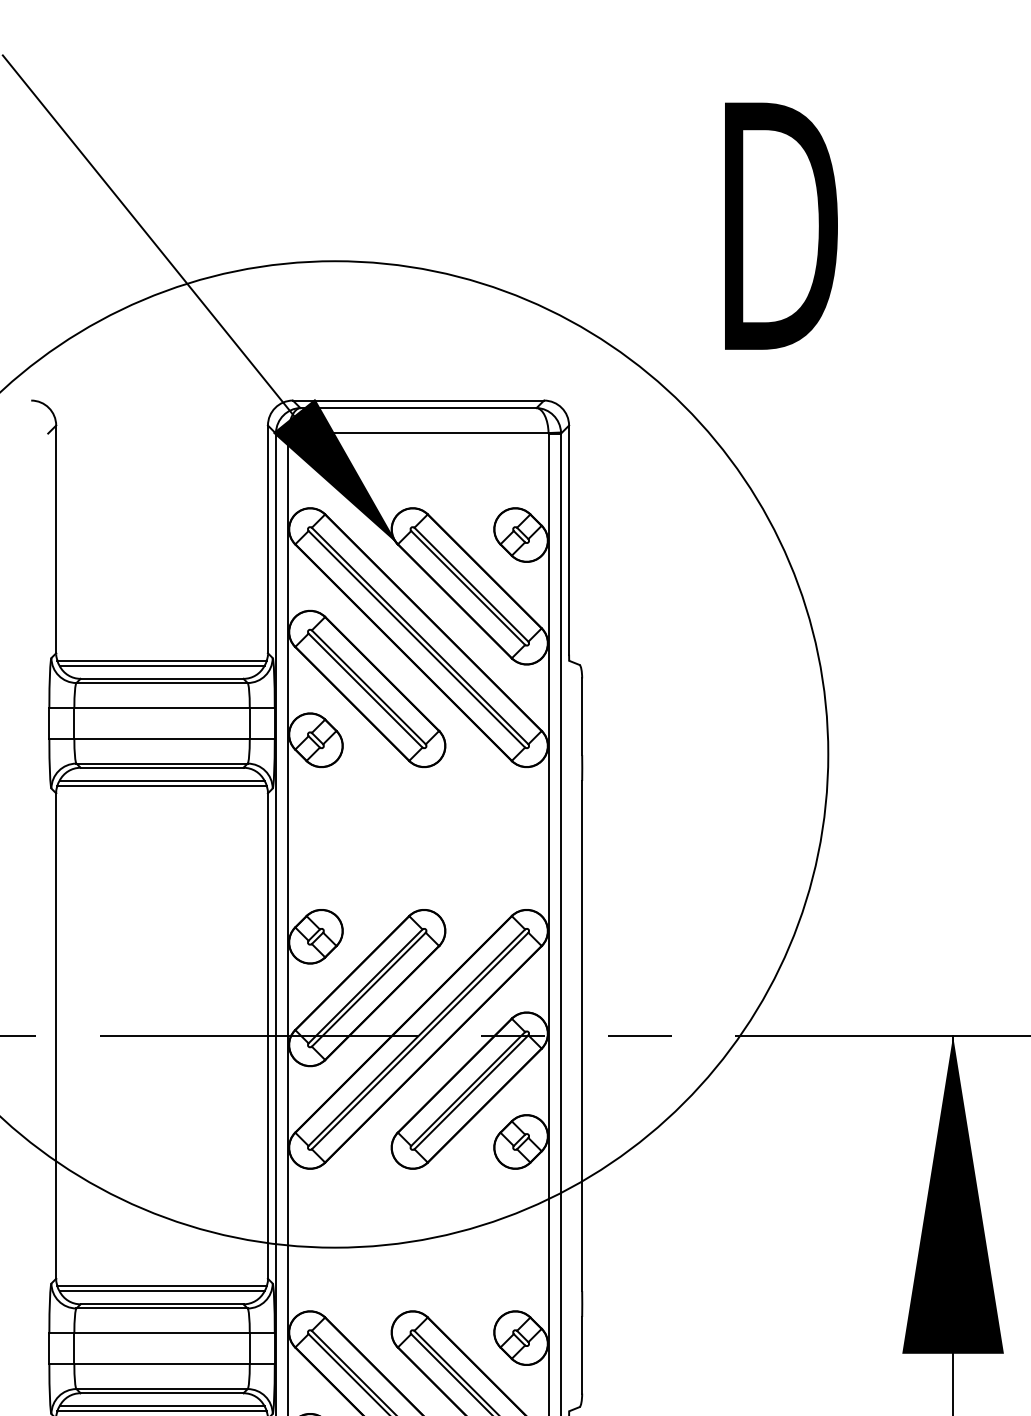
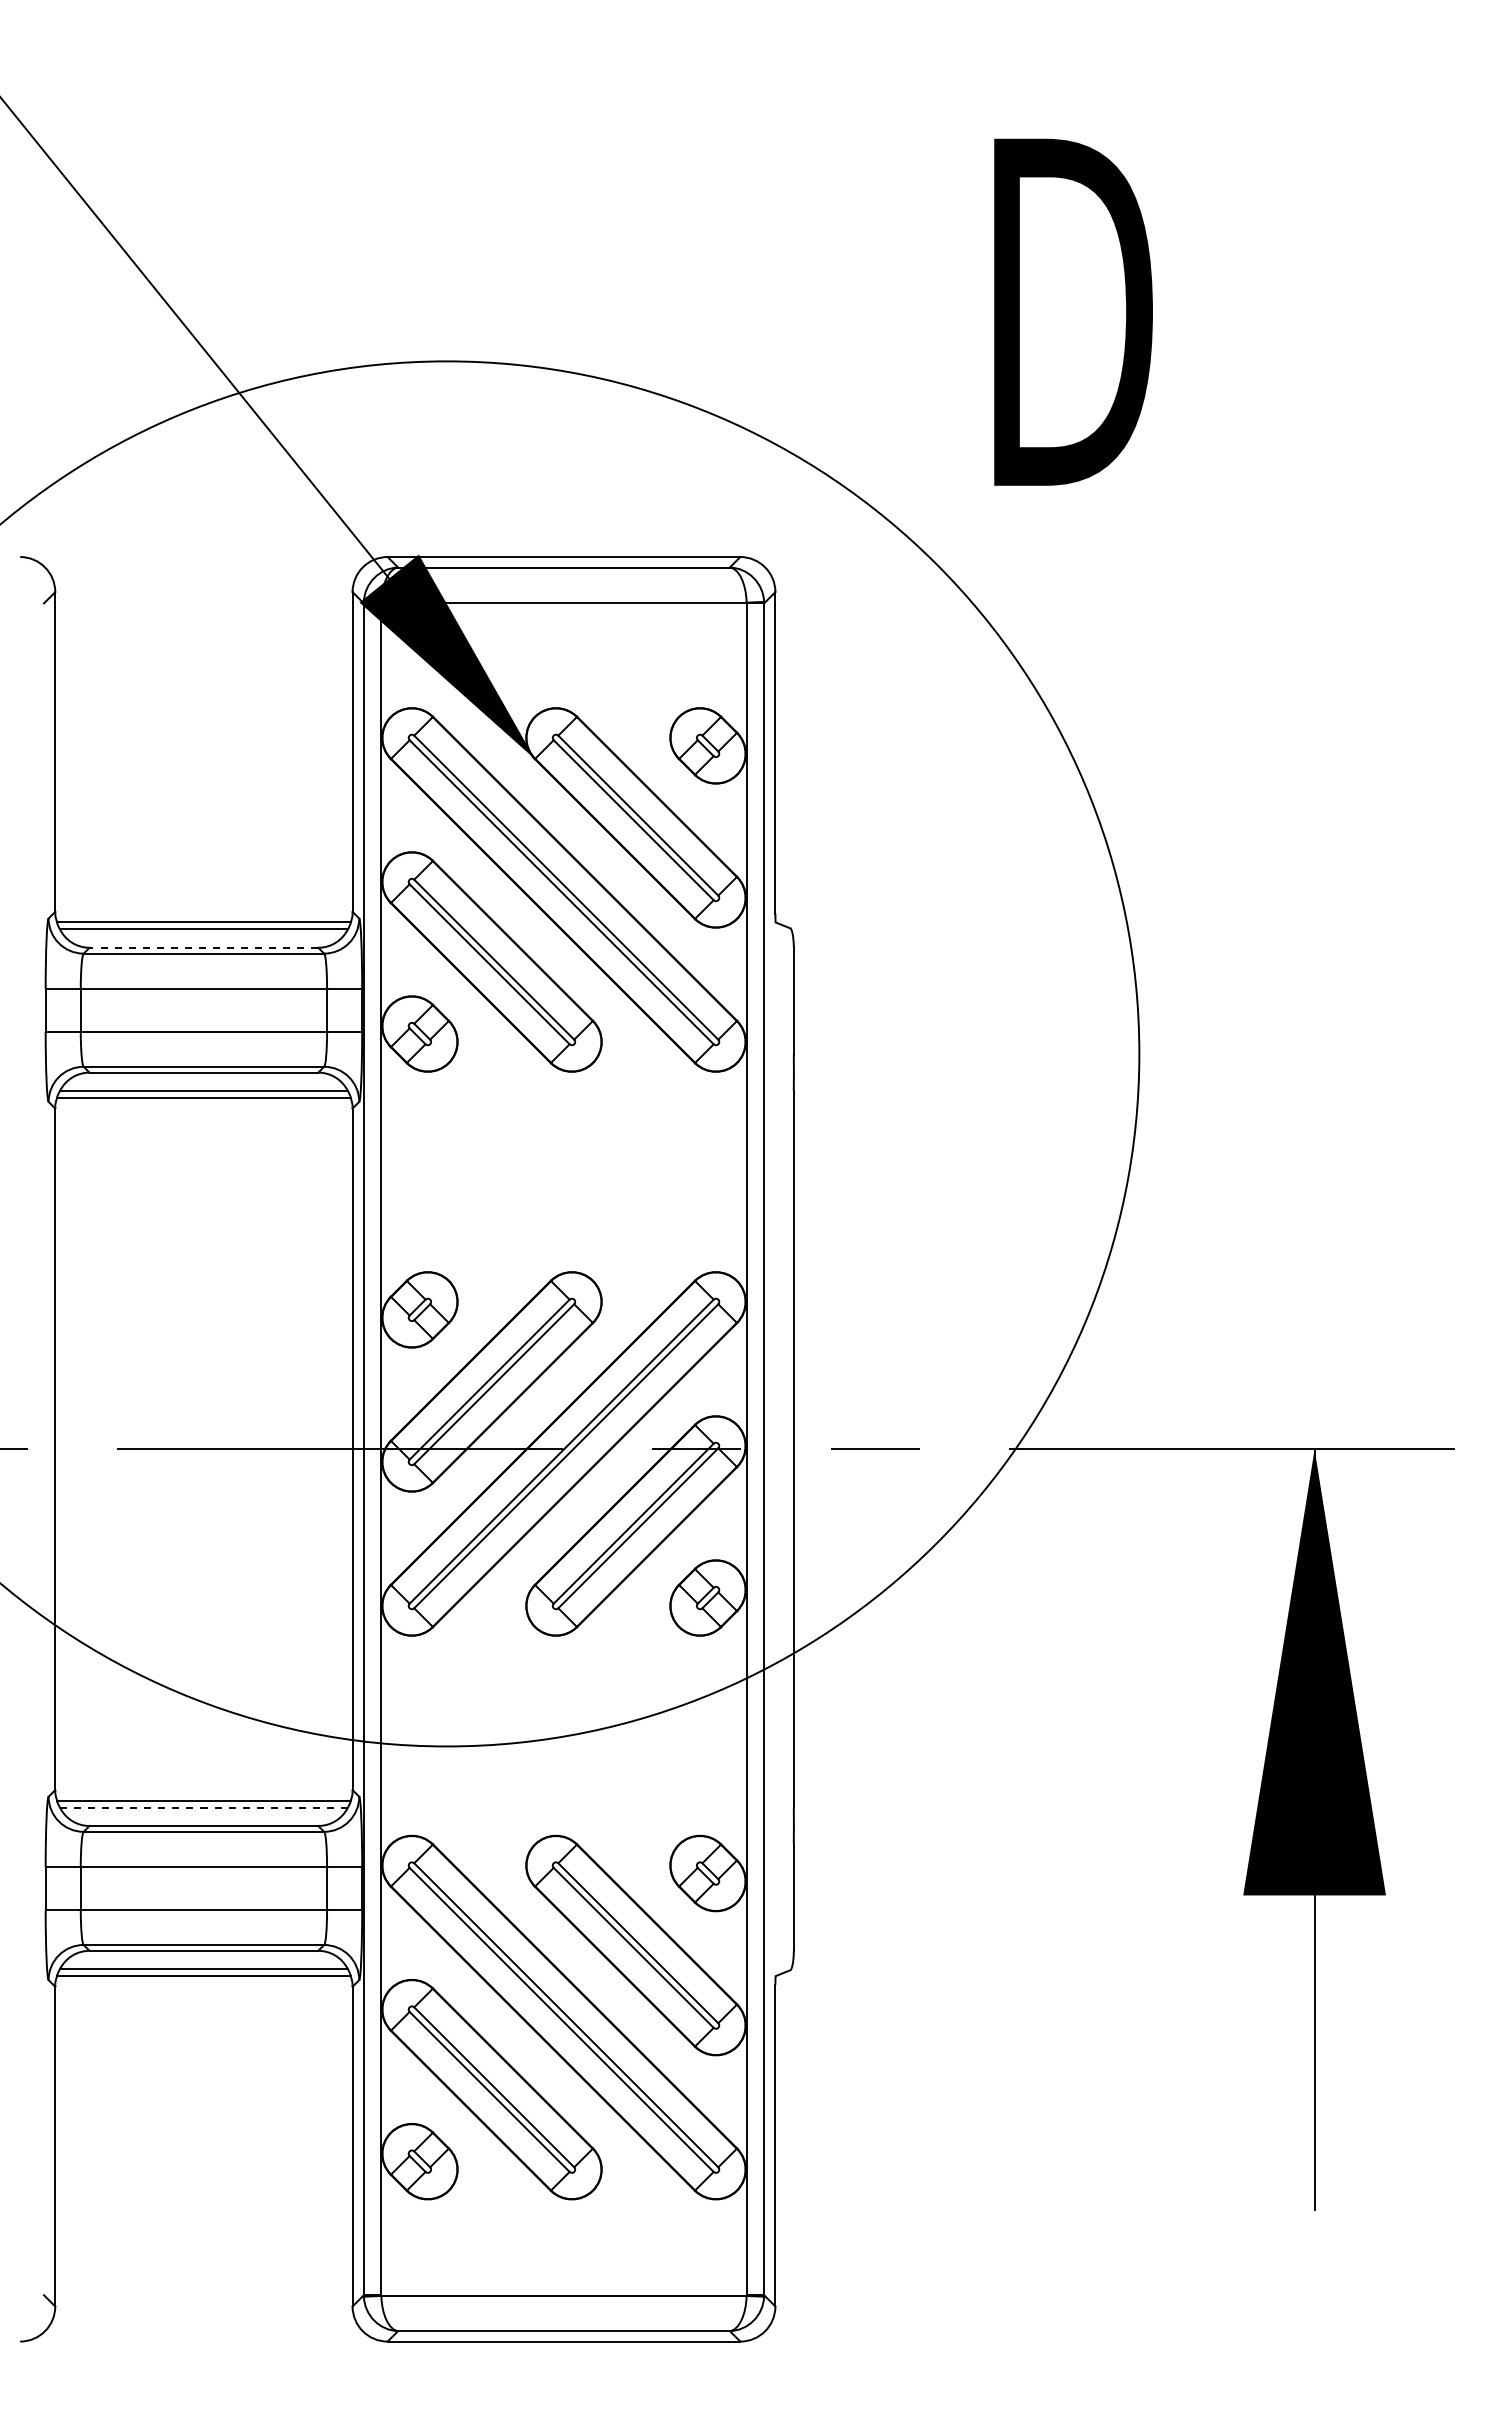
line: (161, 678) -> (203, 947), solid -> dashed
line: (161, 1291) -> (203, 1807), solid -> dashed

